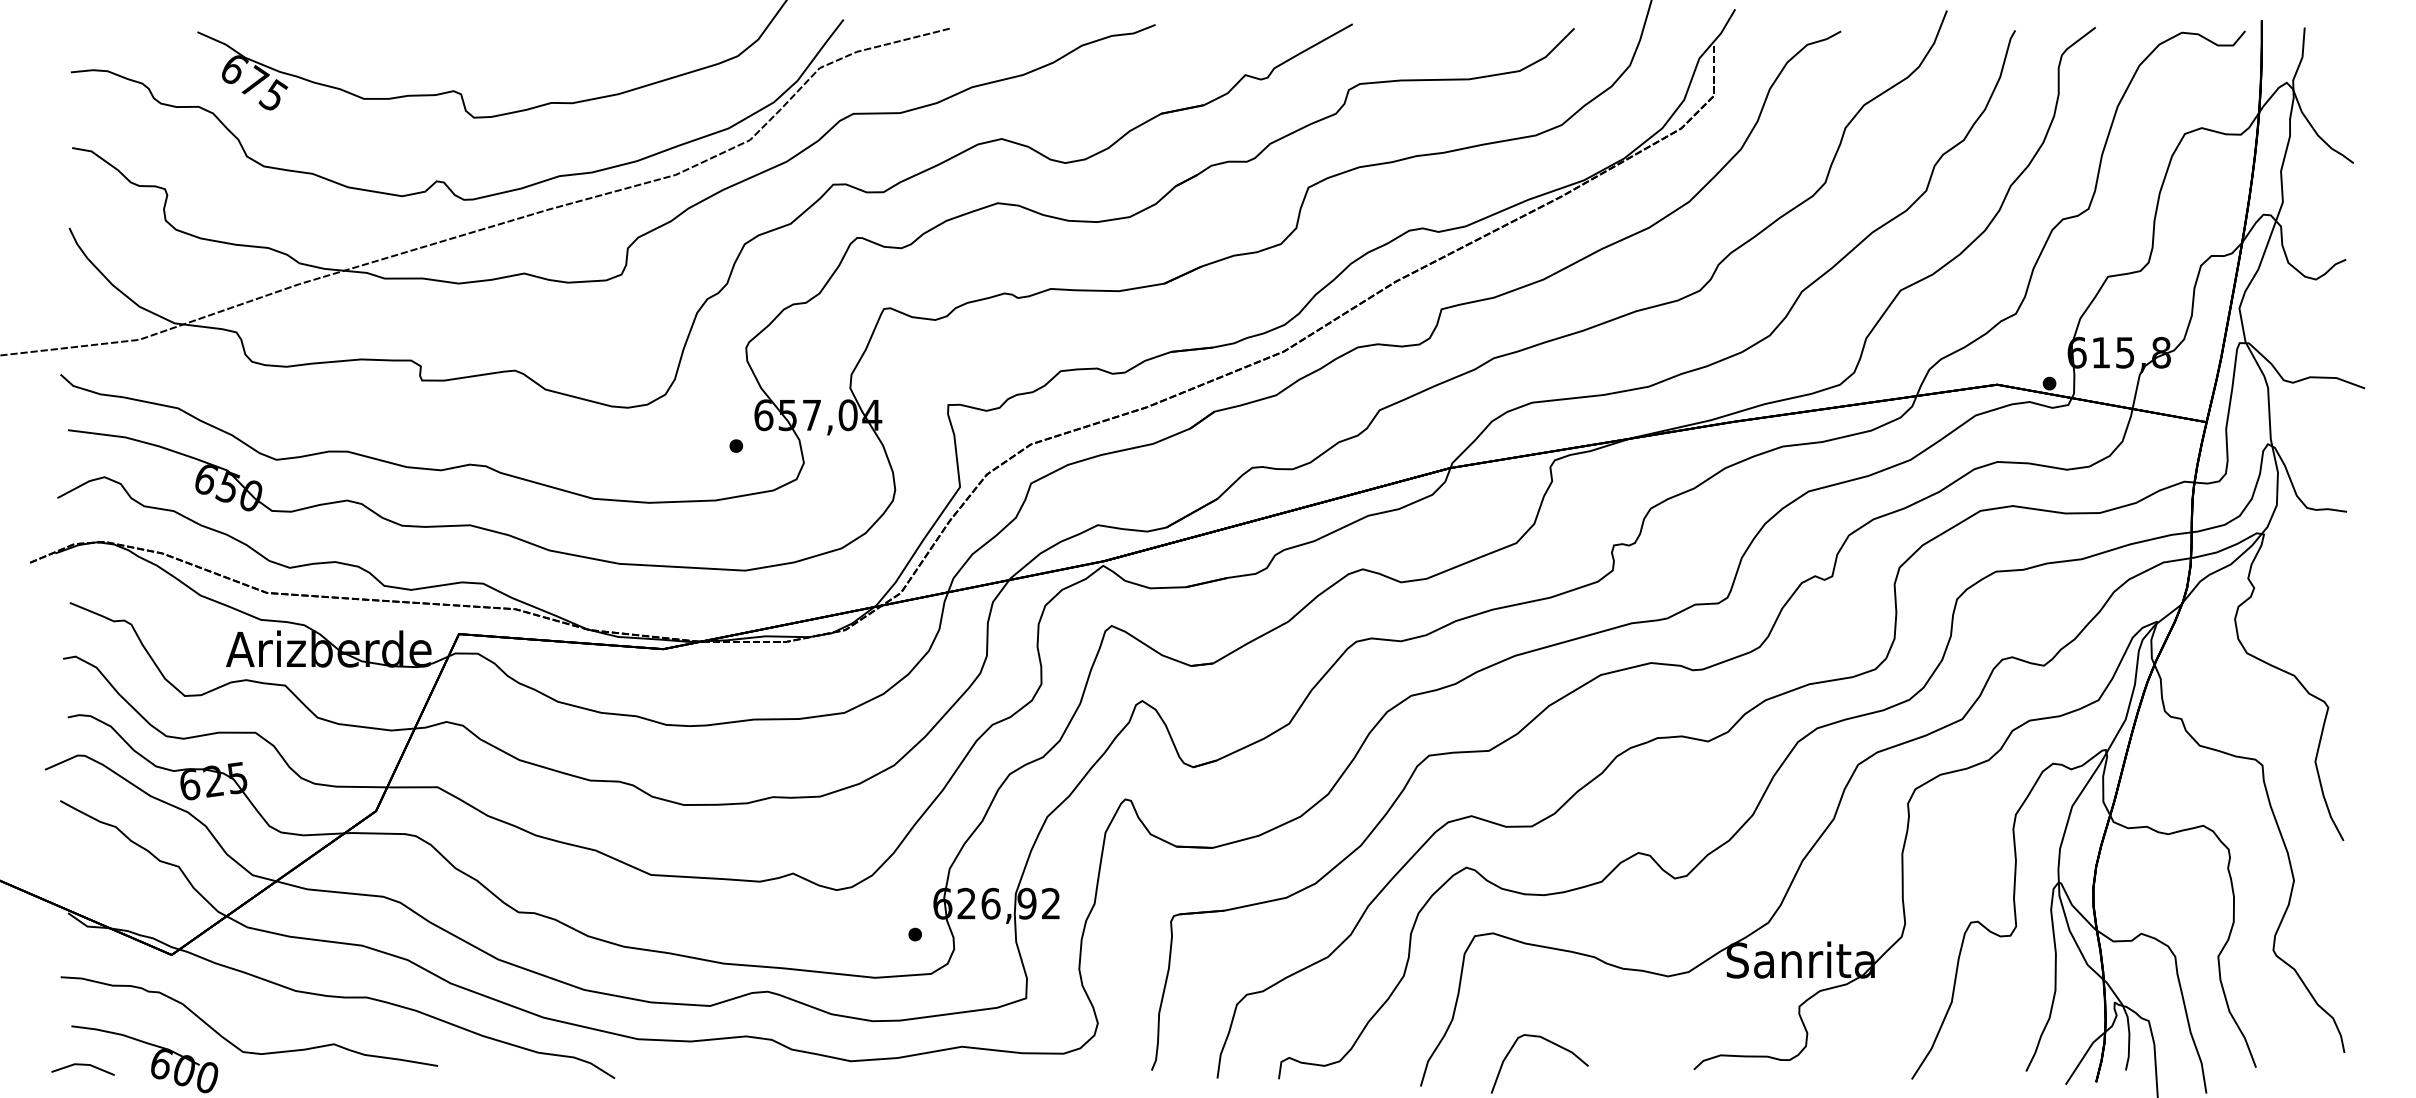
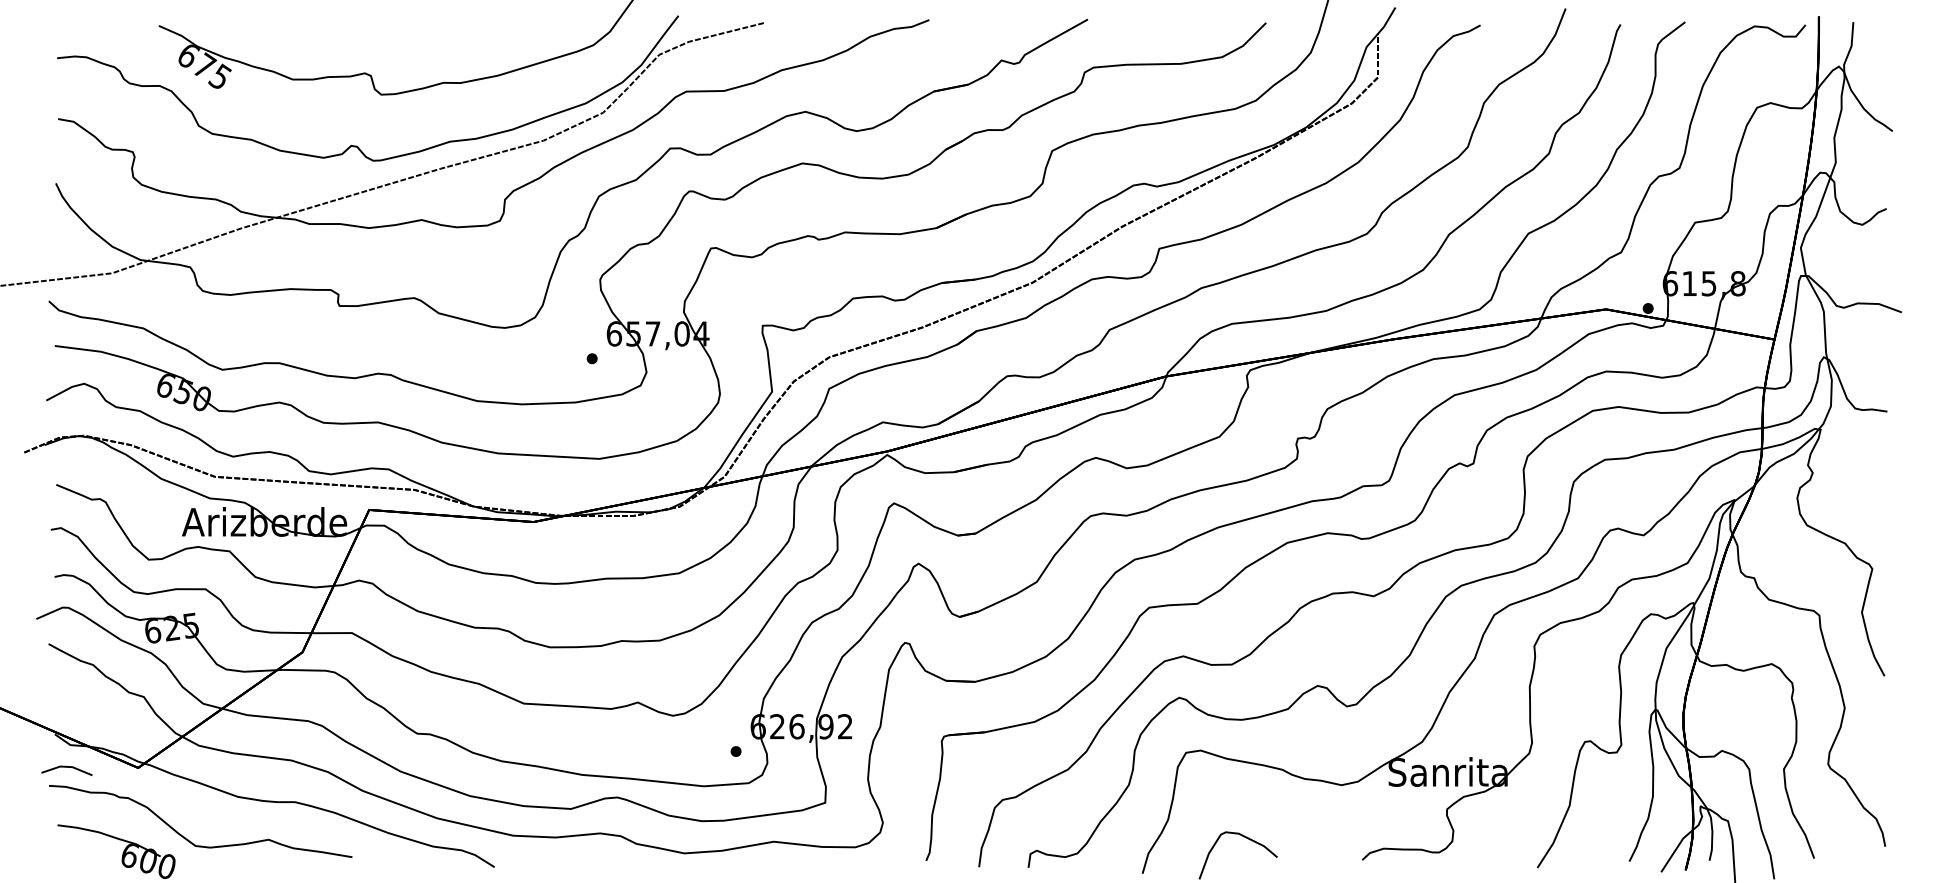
line: (82, 1065) -> (66, 767), moved

